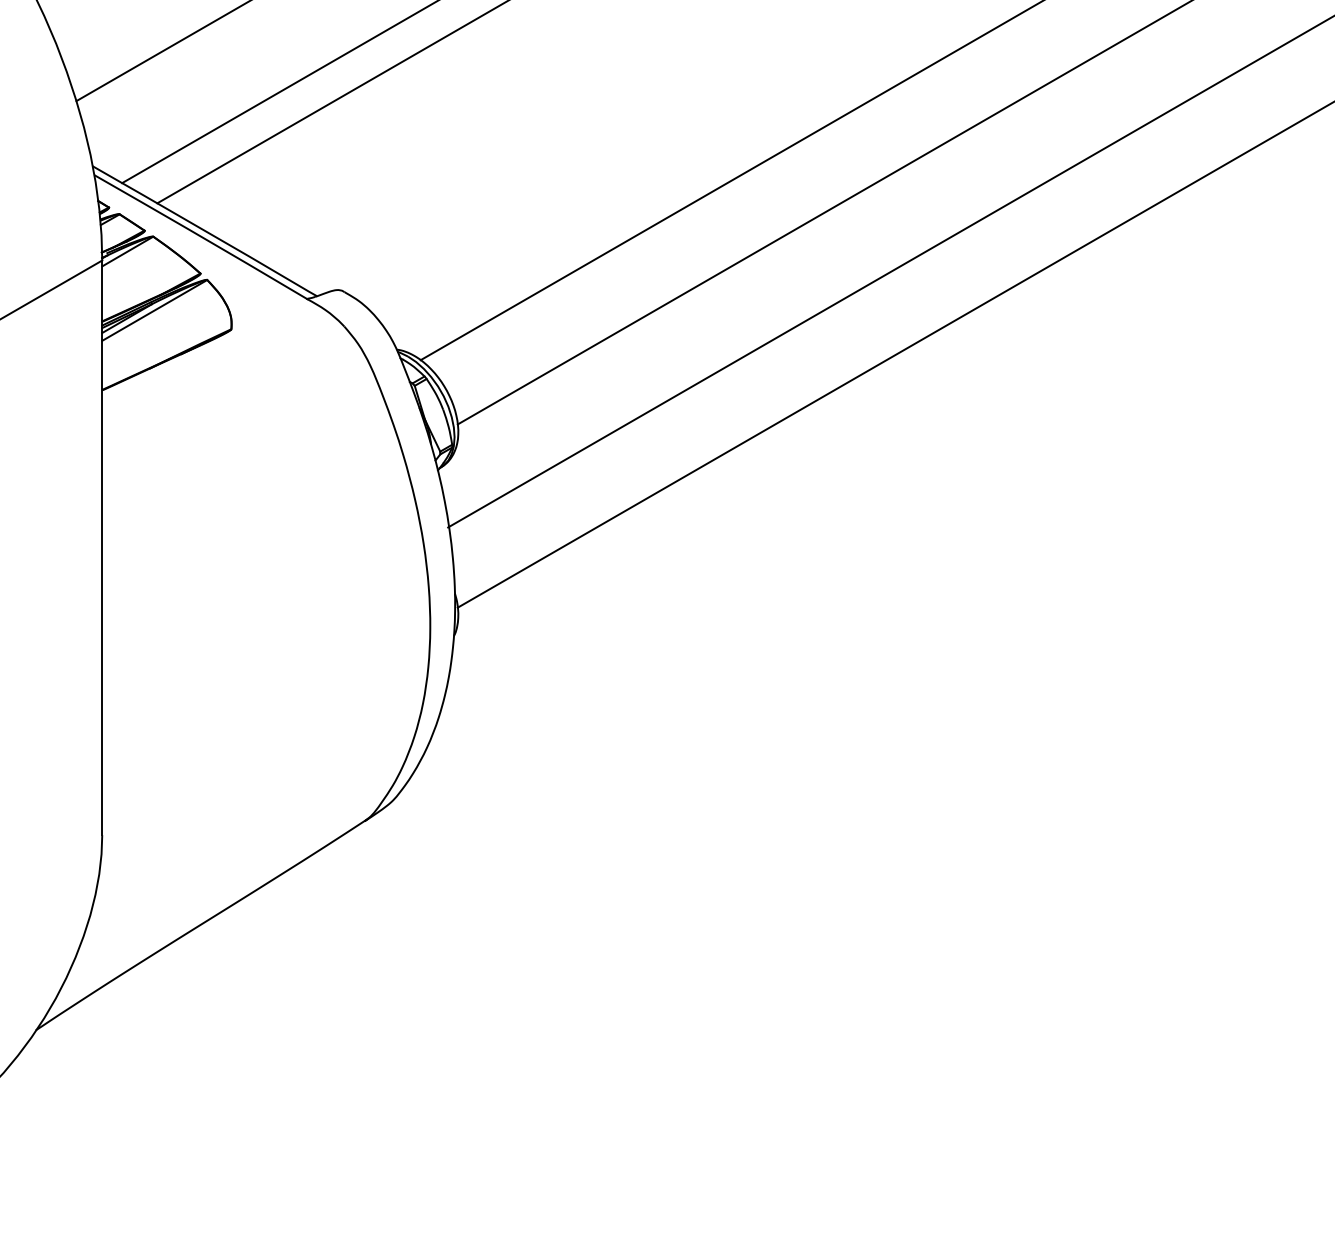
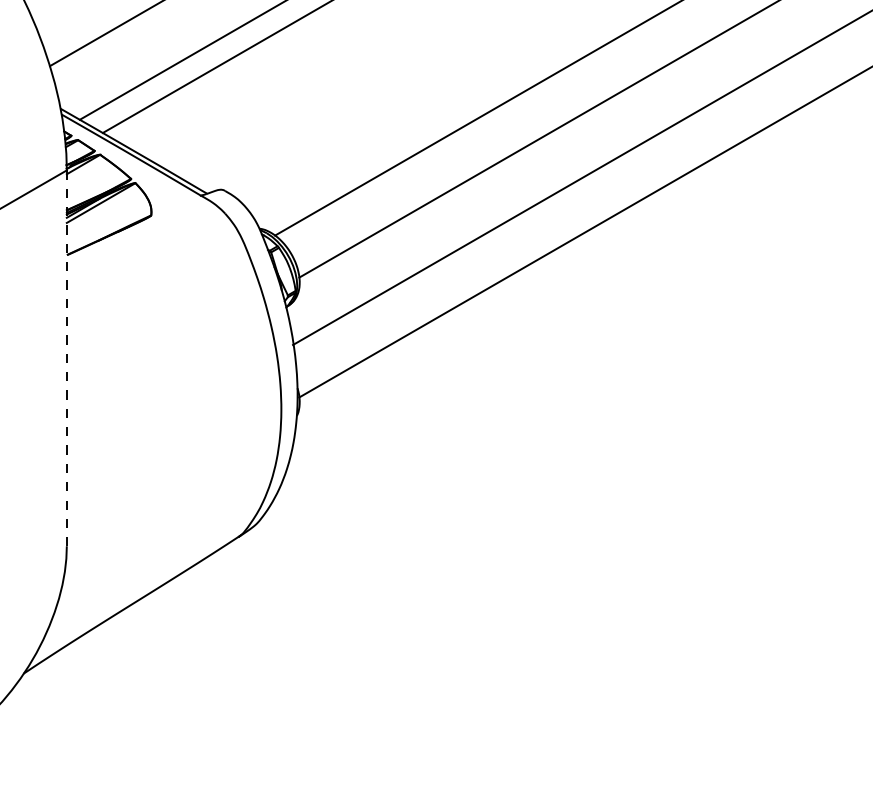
line: (101, 548) -> (66, 358), solid -> dashed

